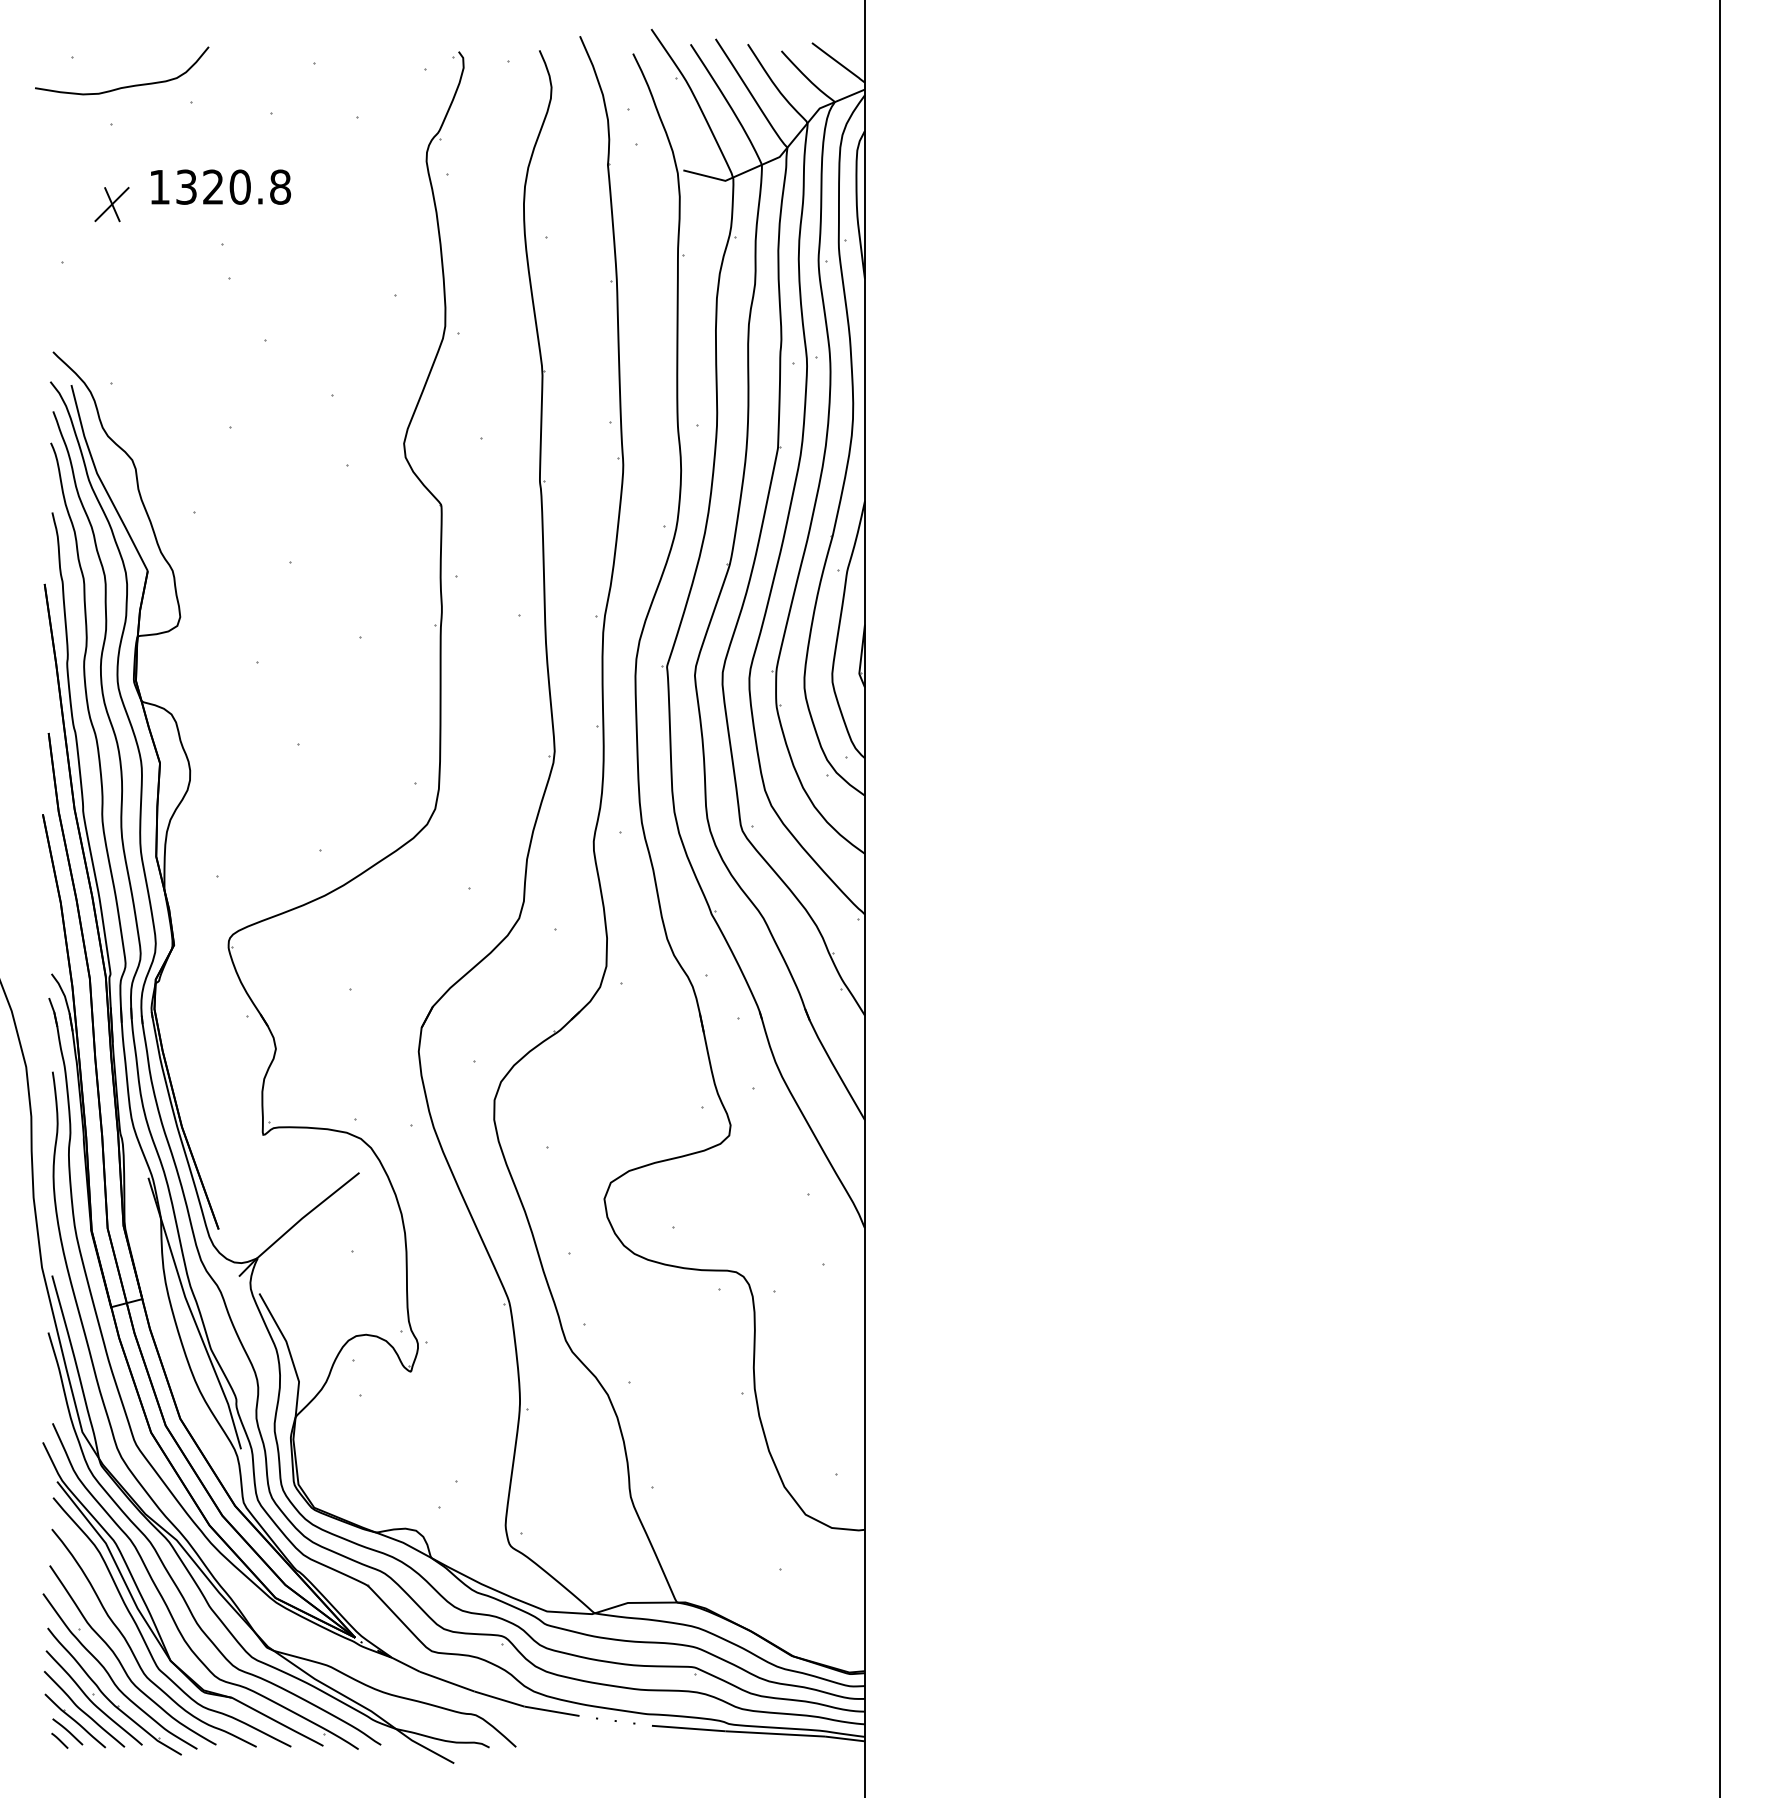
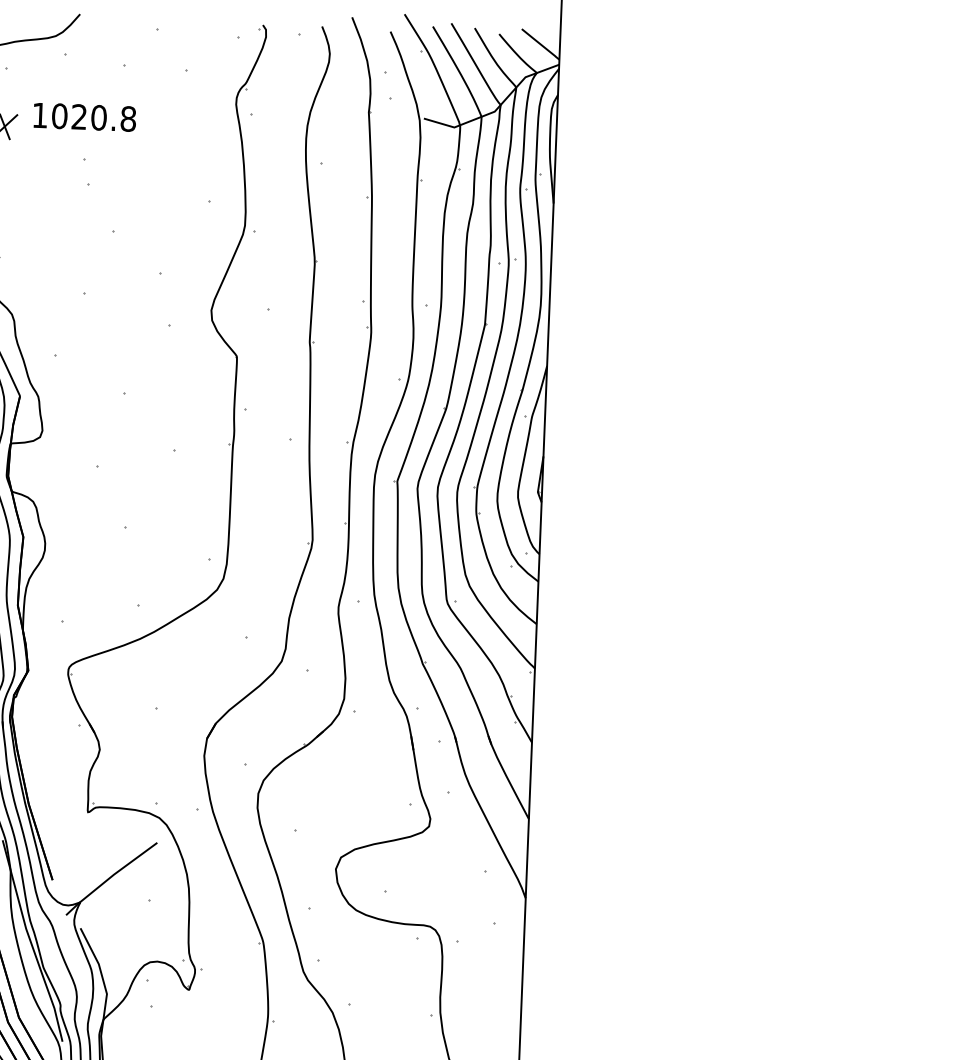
text: (186, 186) -> (59, 115), 1320.8 -> 1020.8

